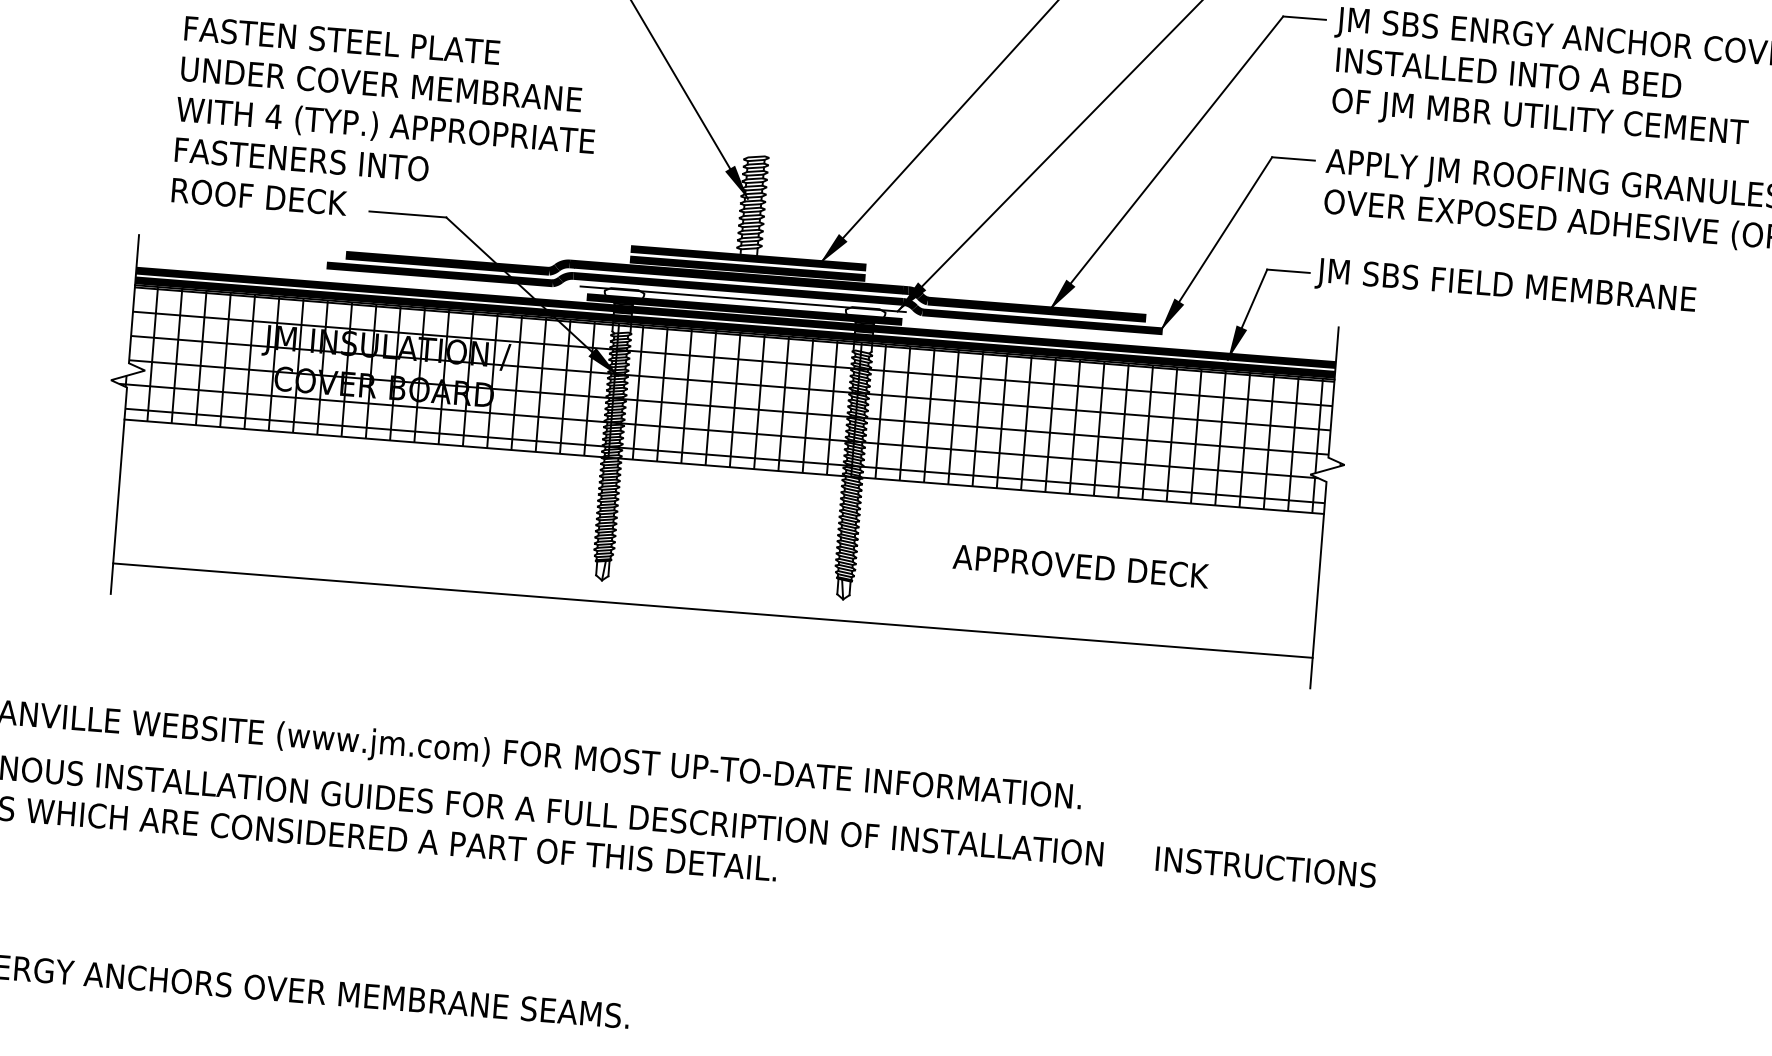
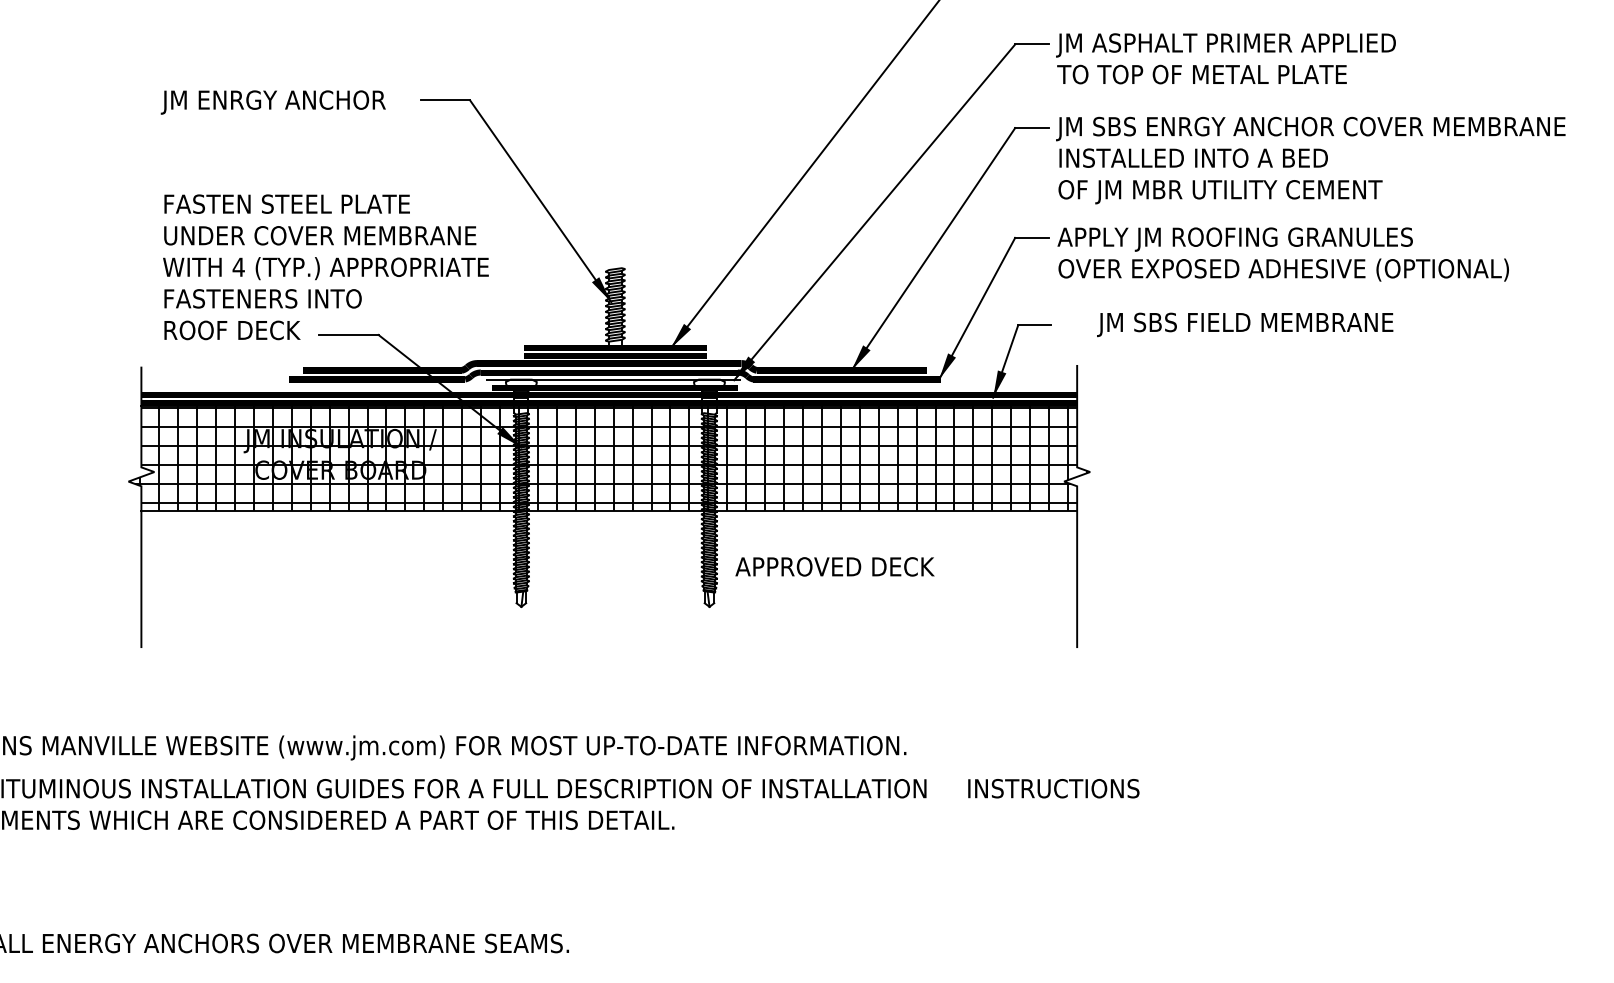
text: (1506, 287) -> (1245, 324), moved
text: (1080, 566) -> (834, 566), moved
line: (713, 610) -> (609, 623), removed

